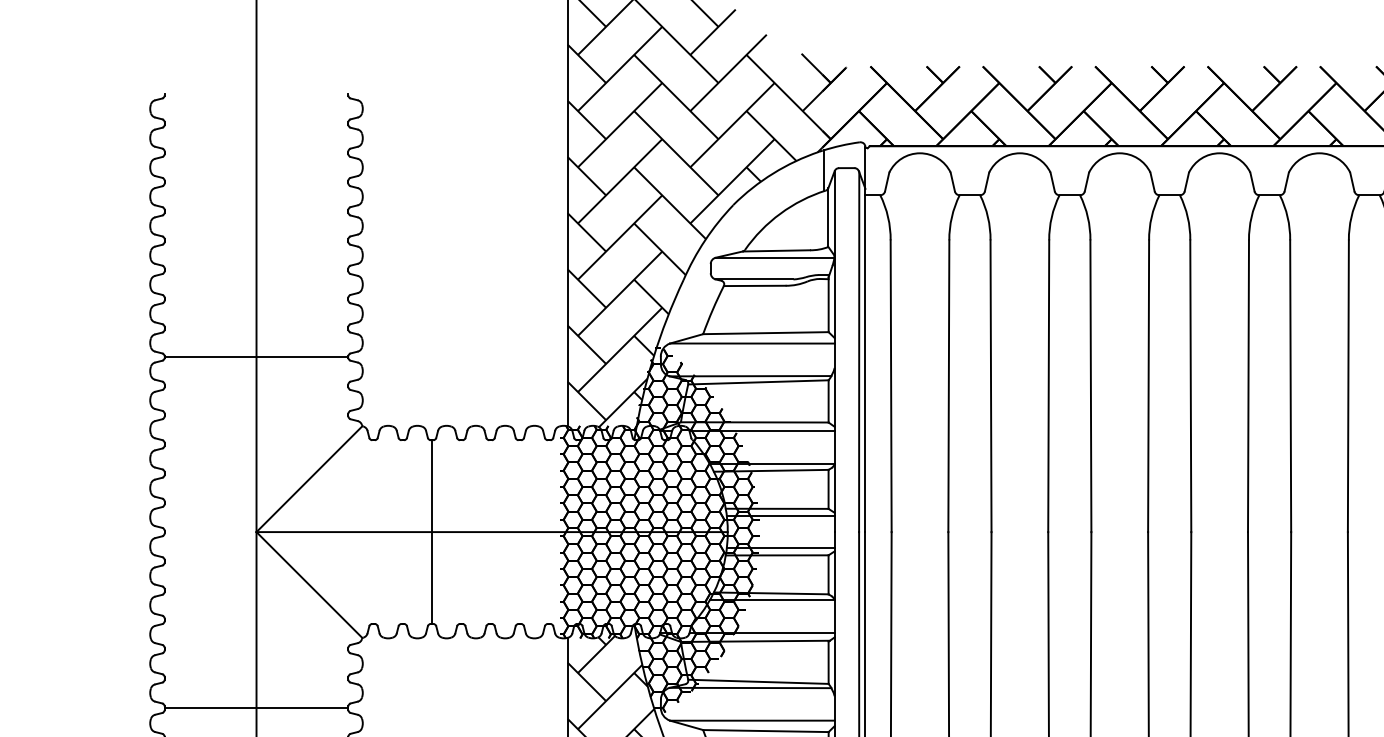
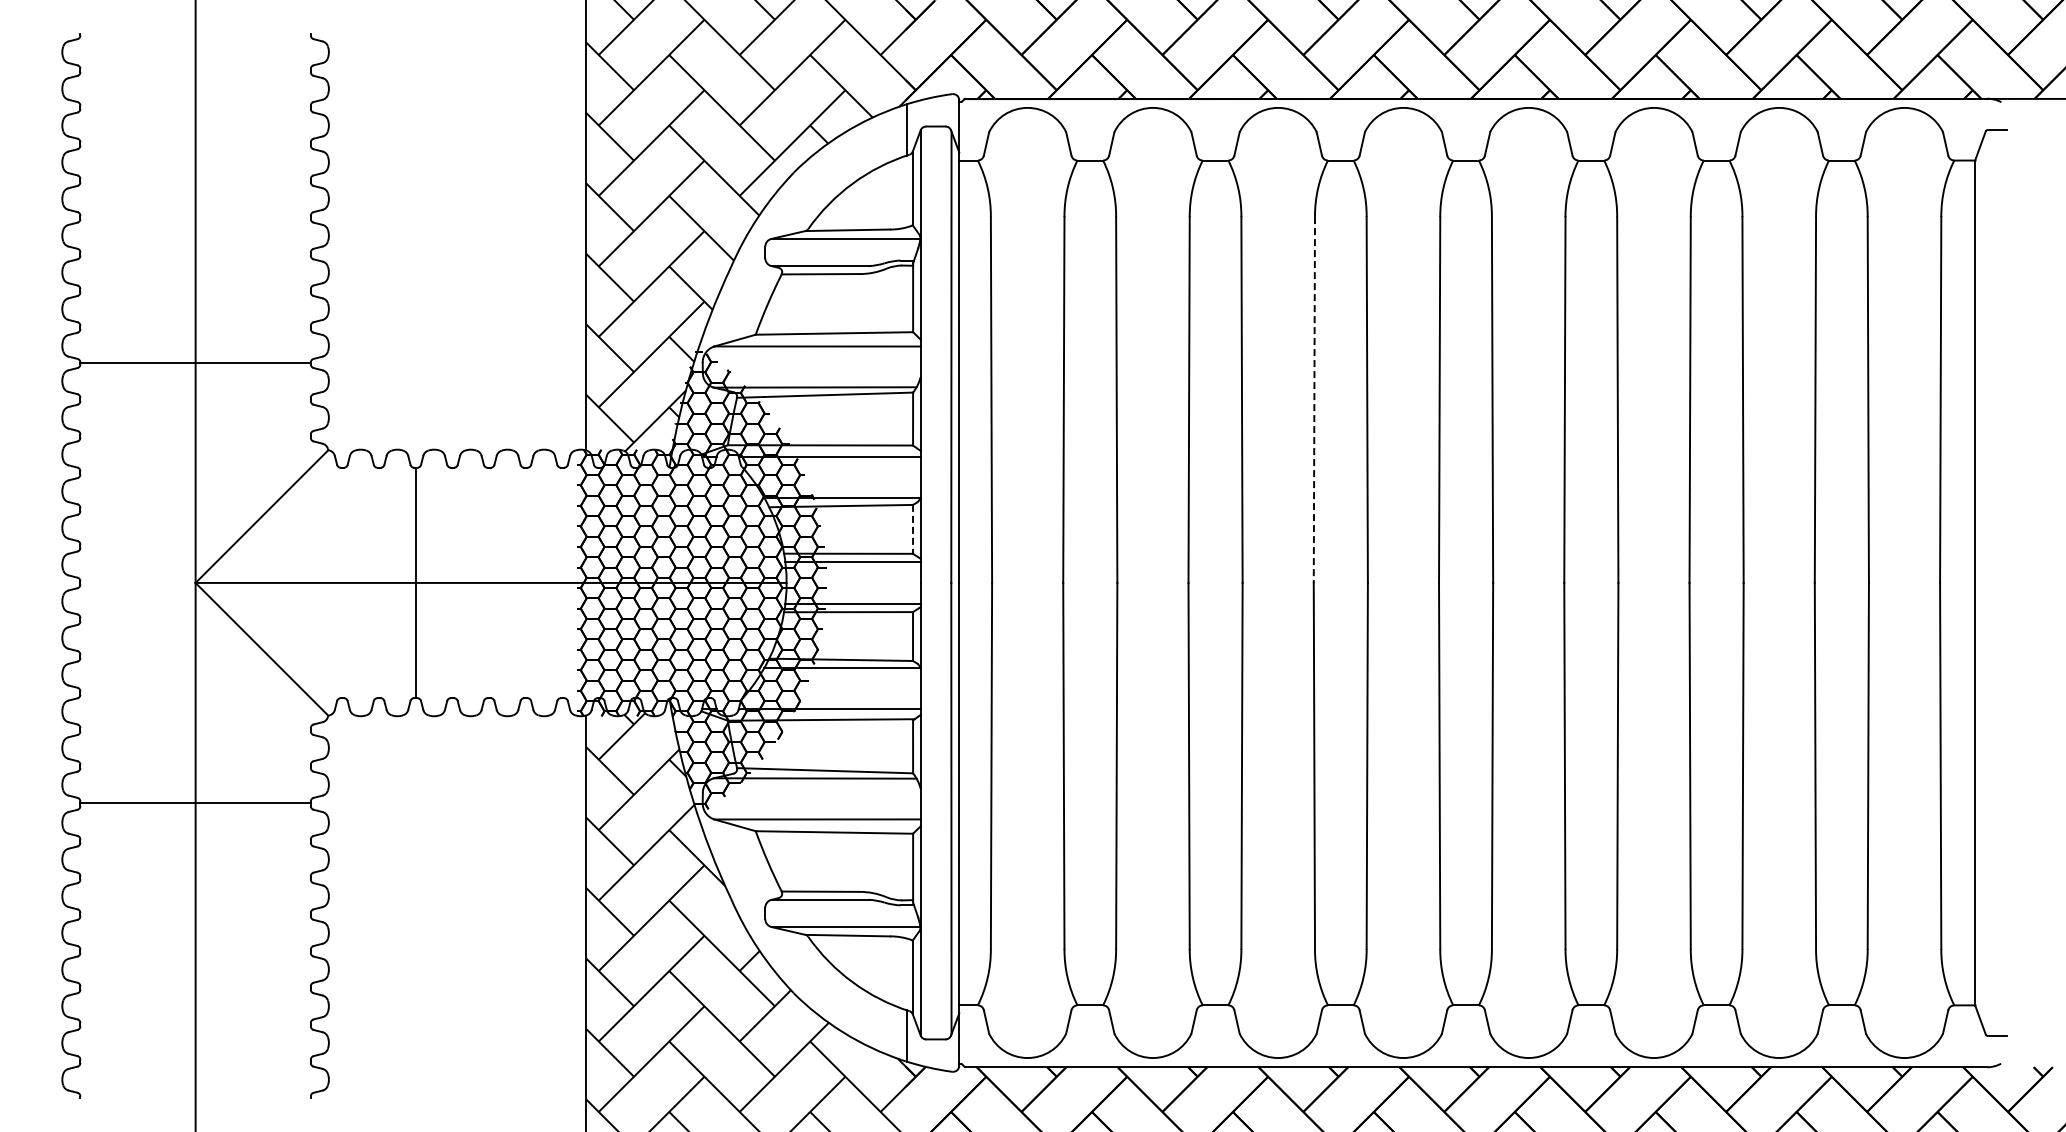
line: (1148, 386) -> (1314, 400), solid -> dashed
line: (828, 489) -> (913, 529), solid -> dashed

